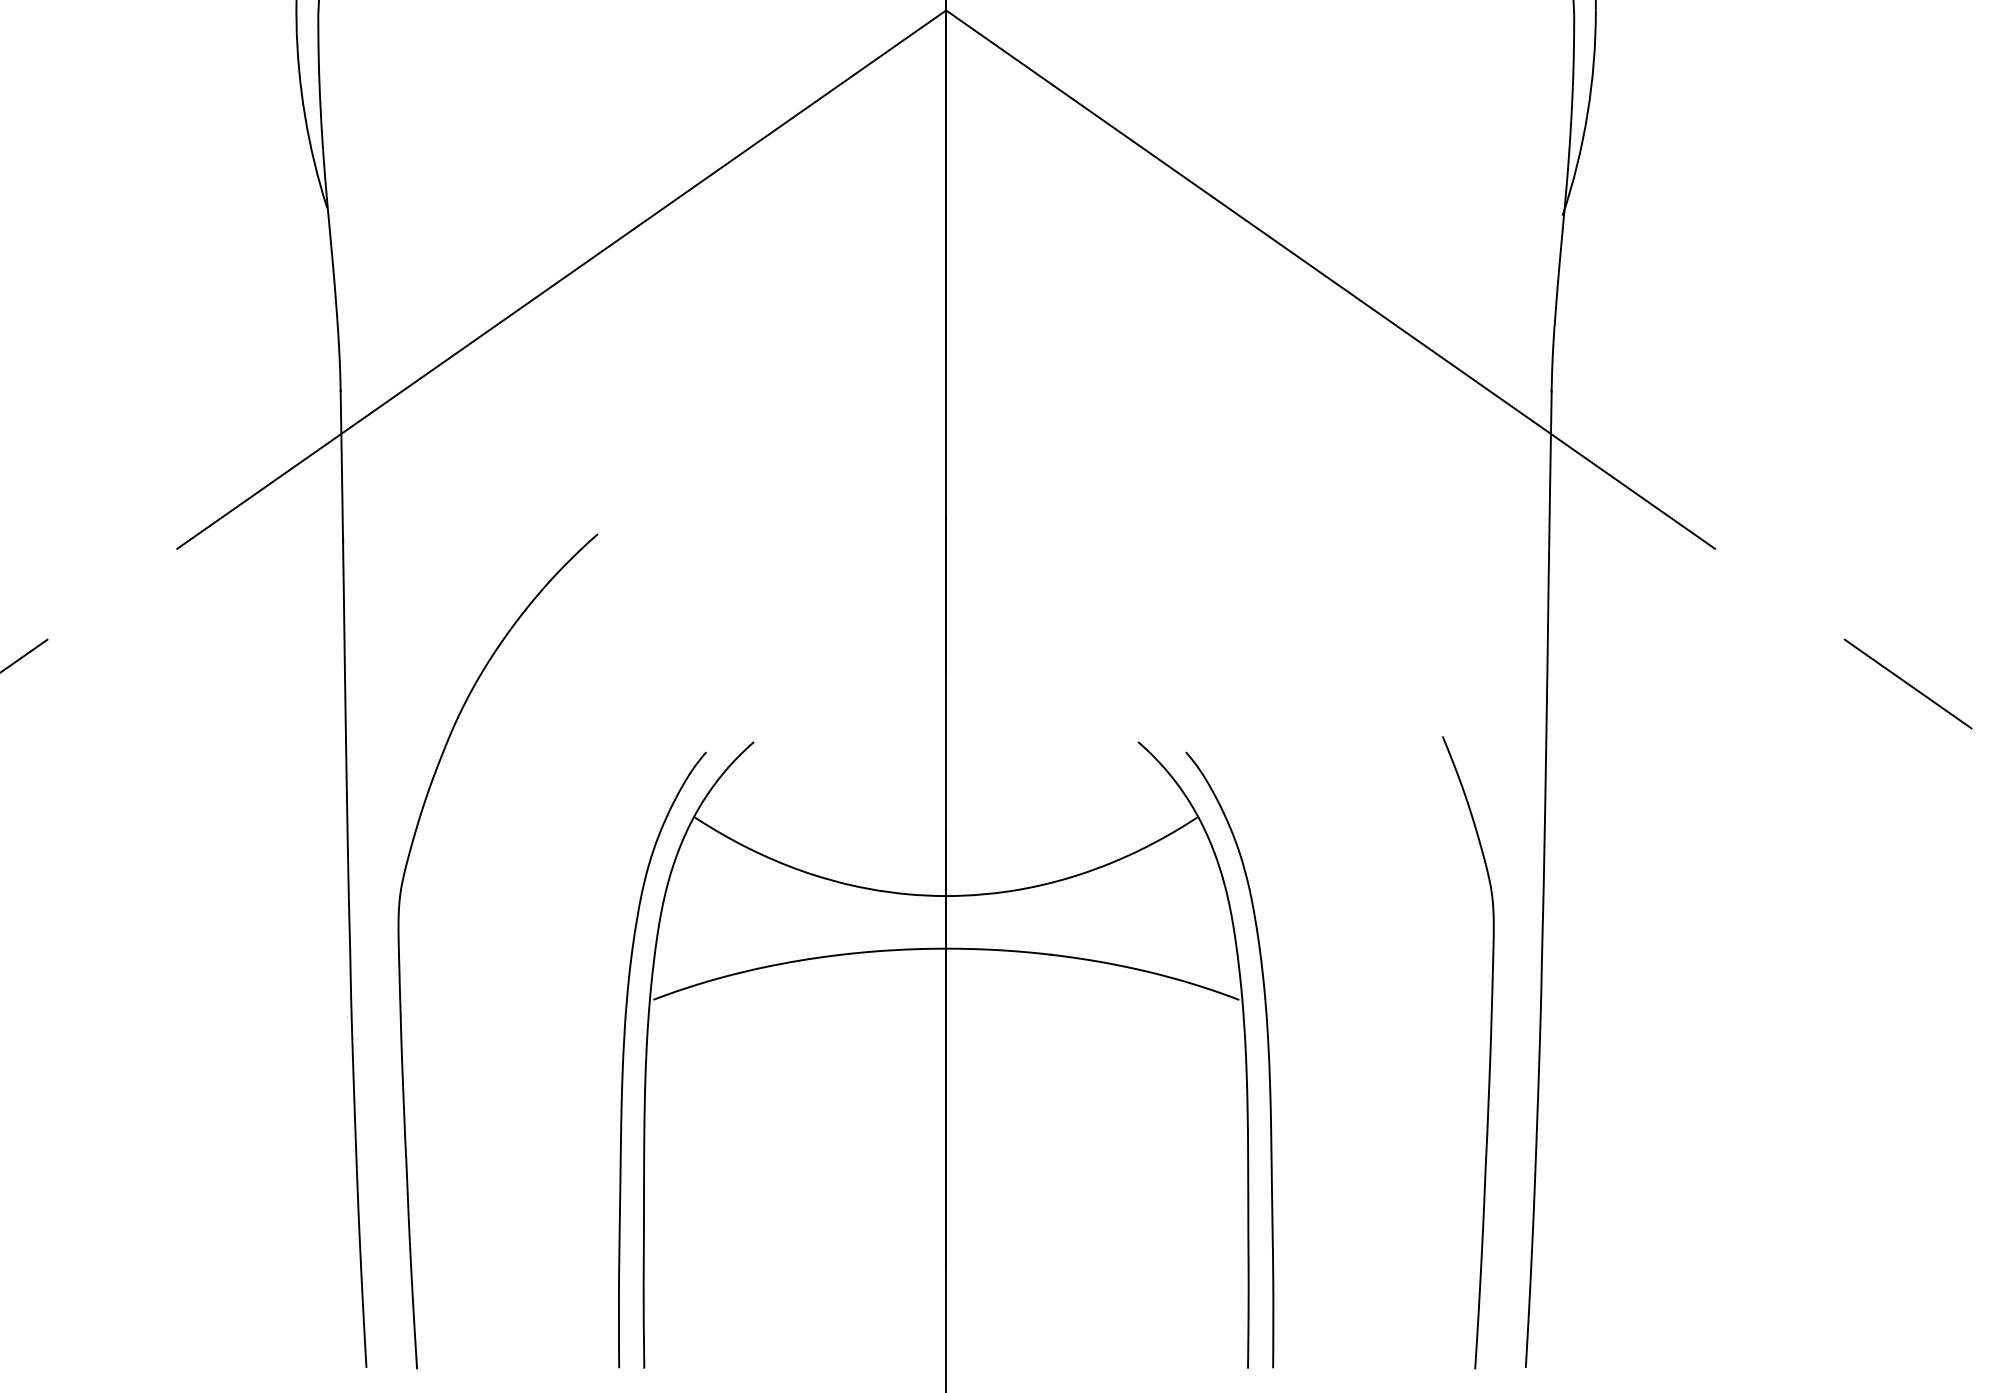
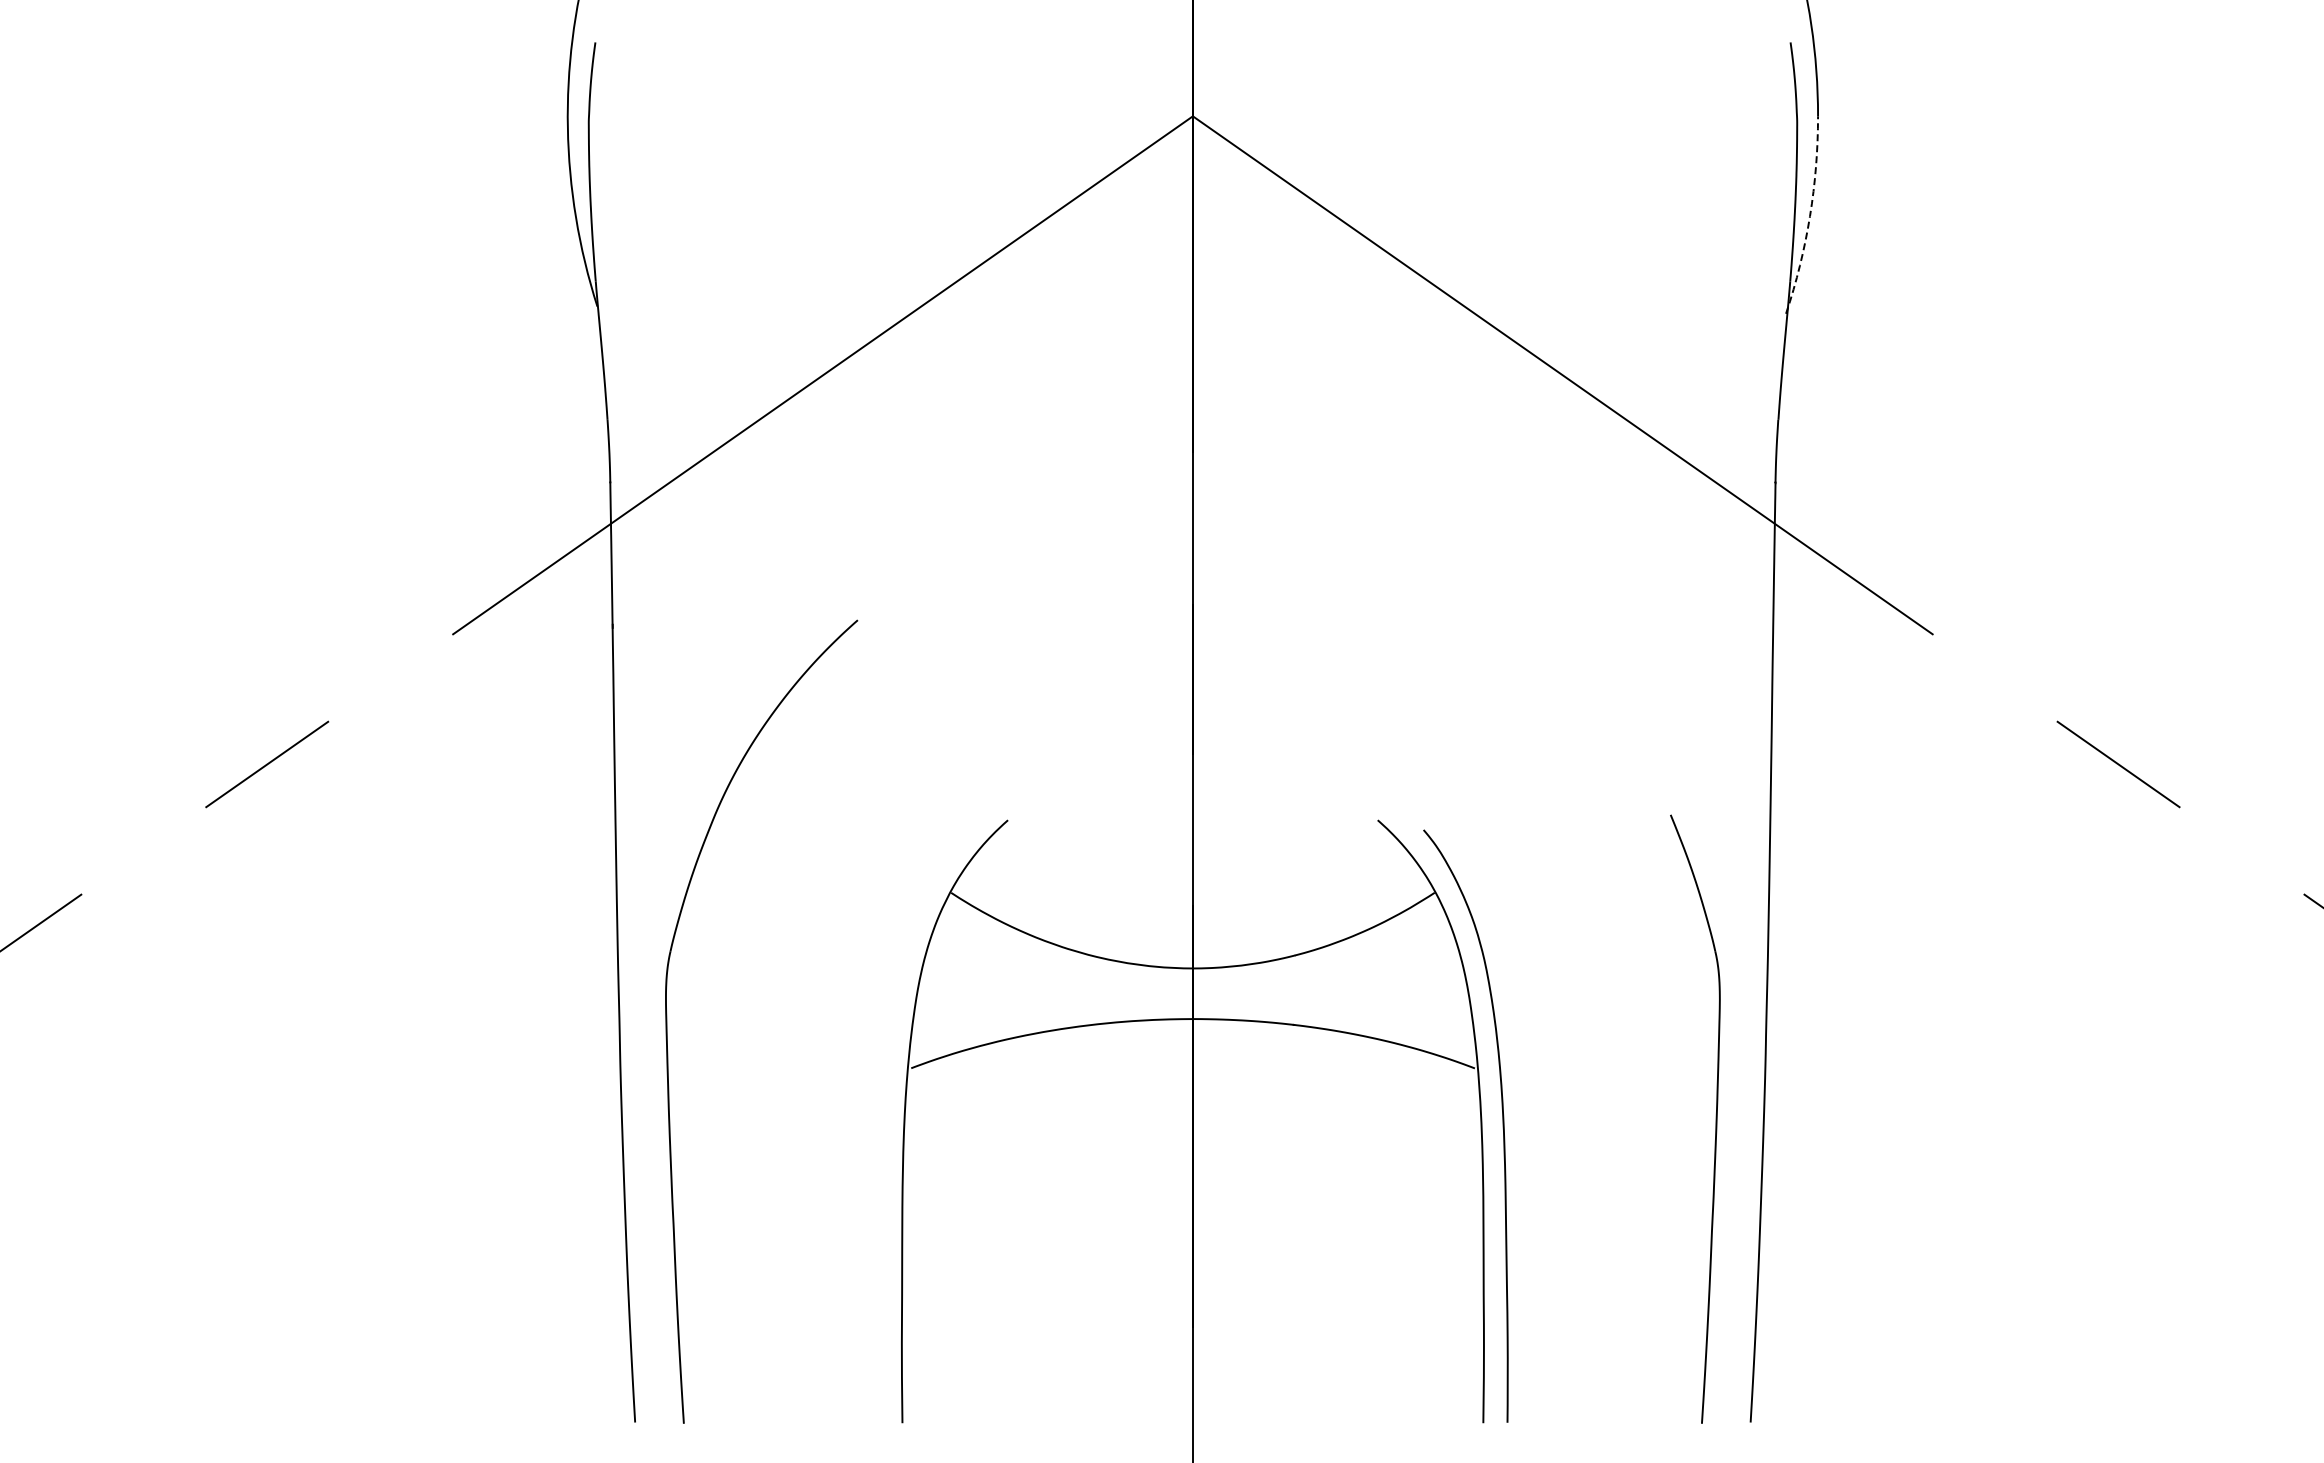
arc: (1588, 114) -> (1810, 216), solid -> dashed
curve: (624, 1058) -> (883, 1124), removed

